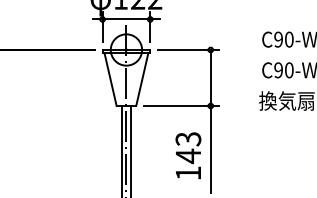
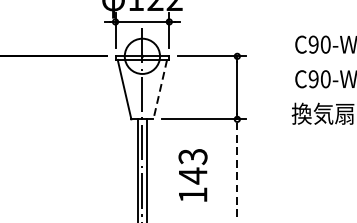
line: (142, 80) -> (160, 90), solid -> dashed
line: (210, 148) -> (237, 167), solid -> dashed
text: (188, 155) -> (193, 175), moved

